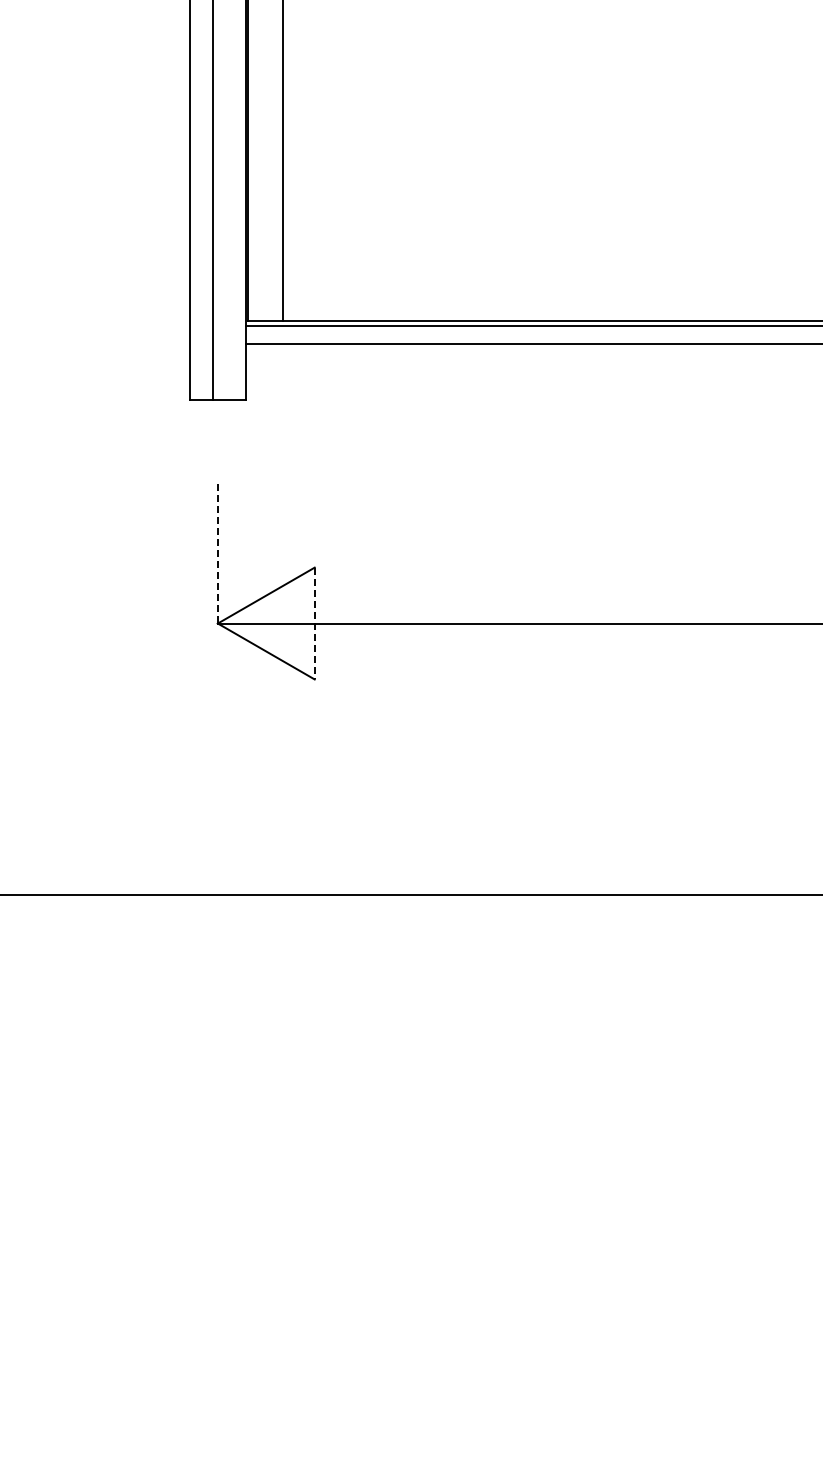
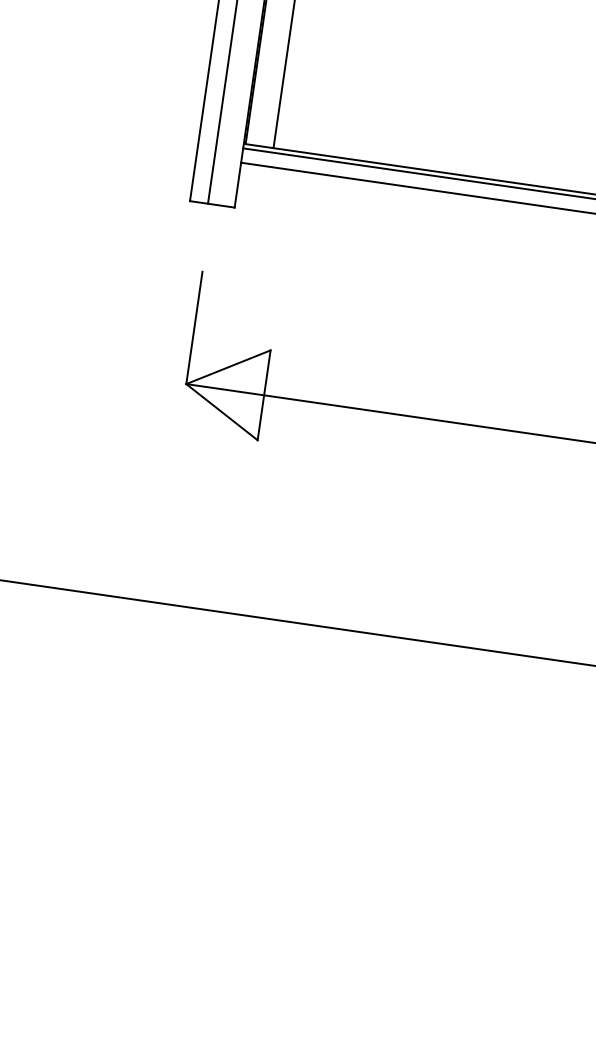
line: (217, 553) -> (194, 327), dashed -> solid
line: (314, 623) -> (263, 395), dashed -> solid

